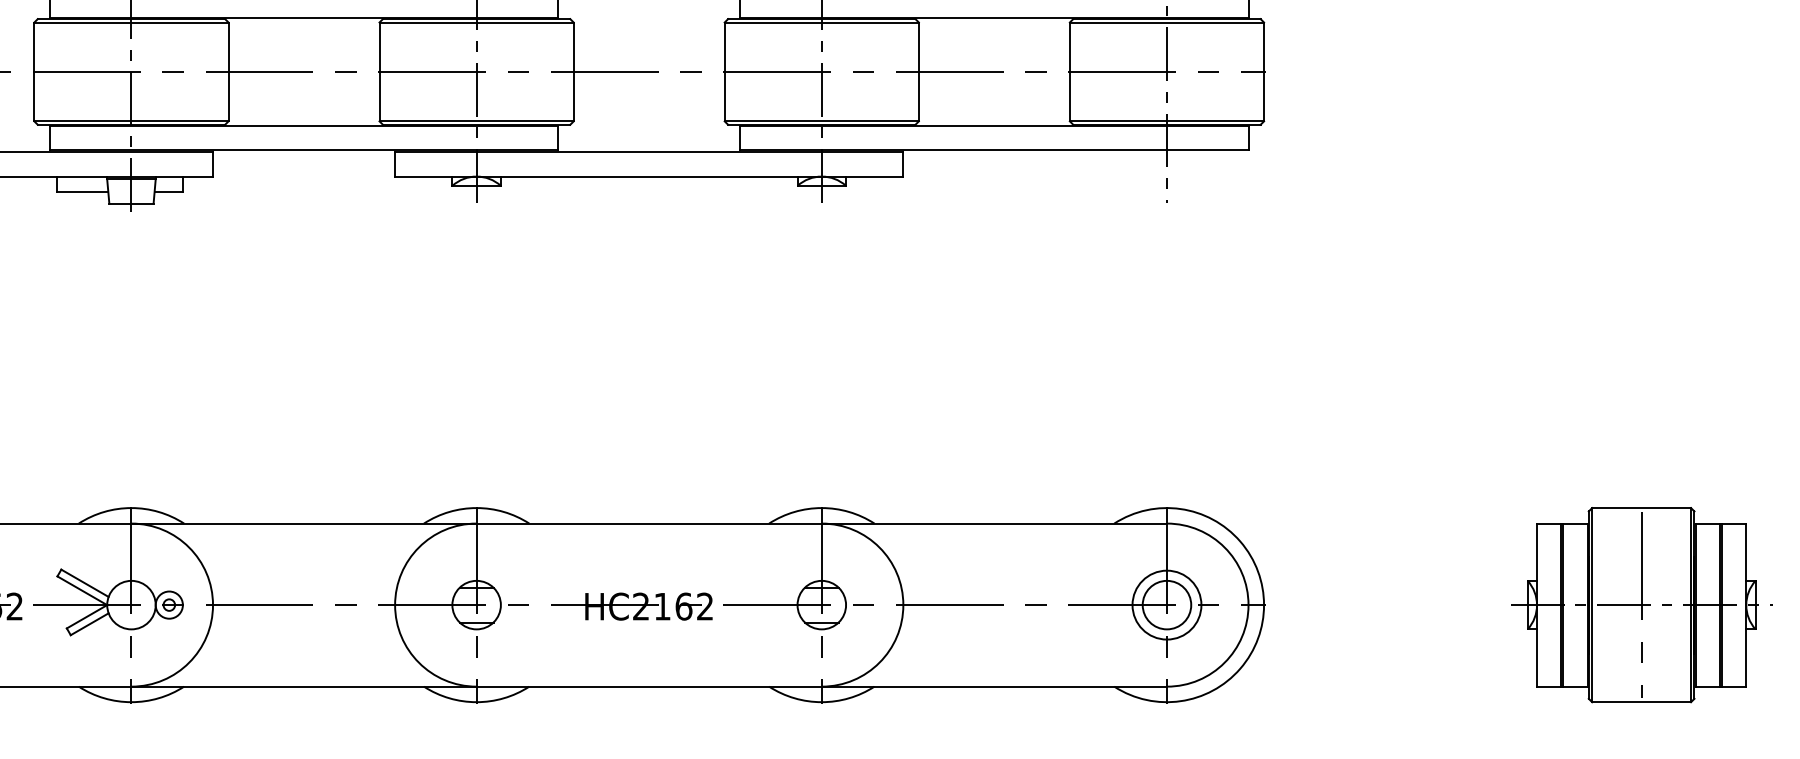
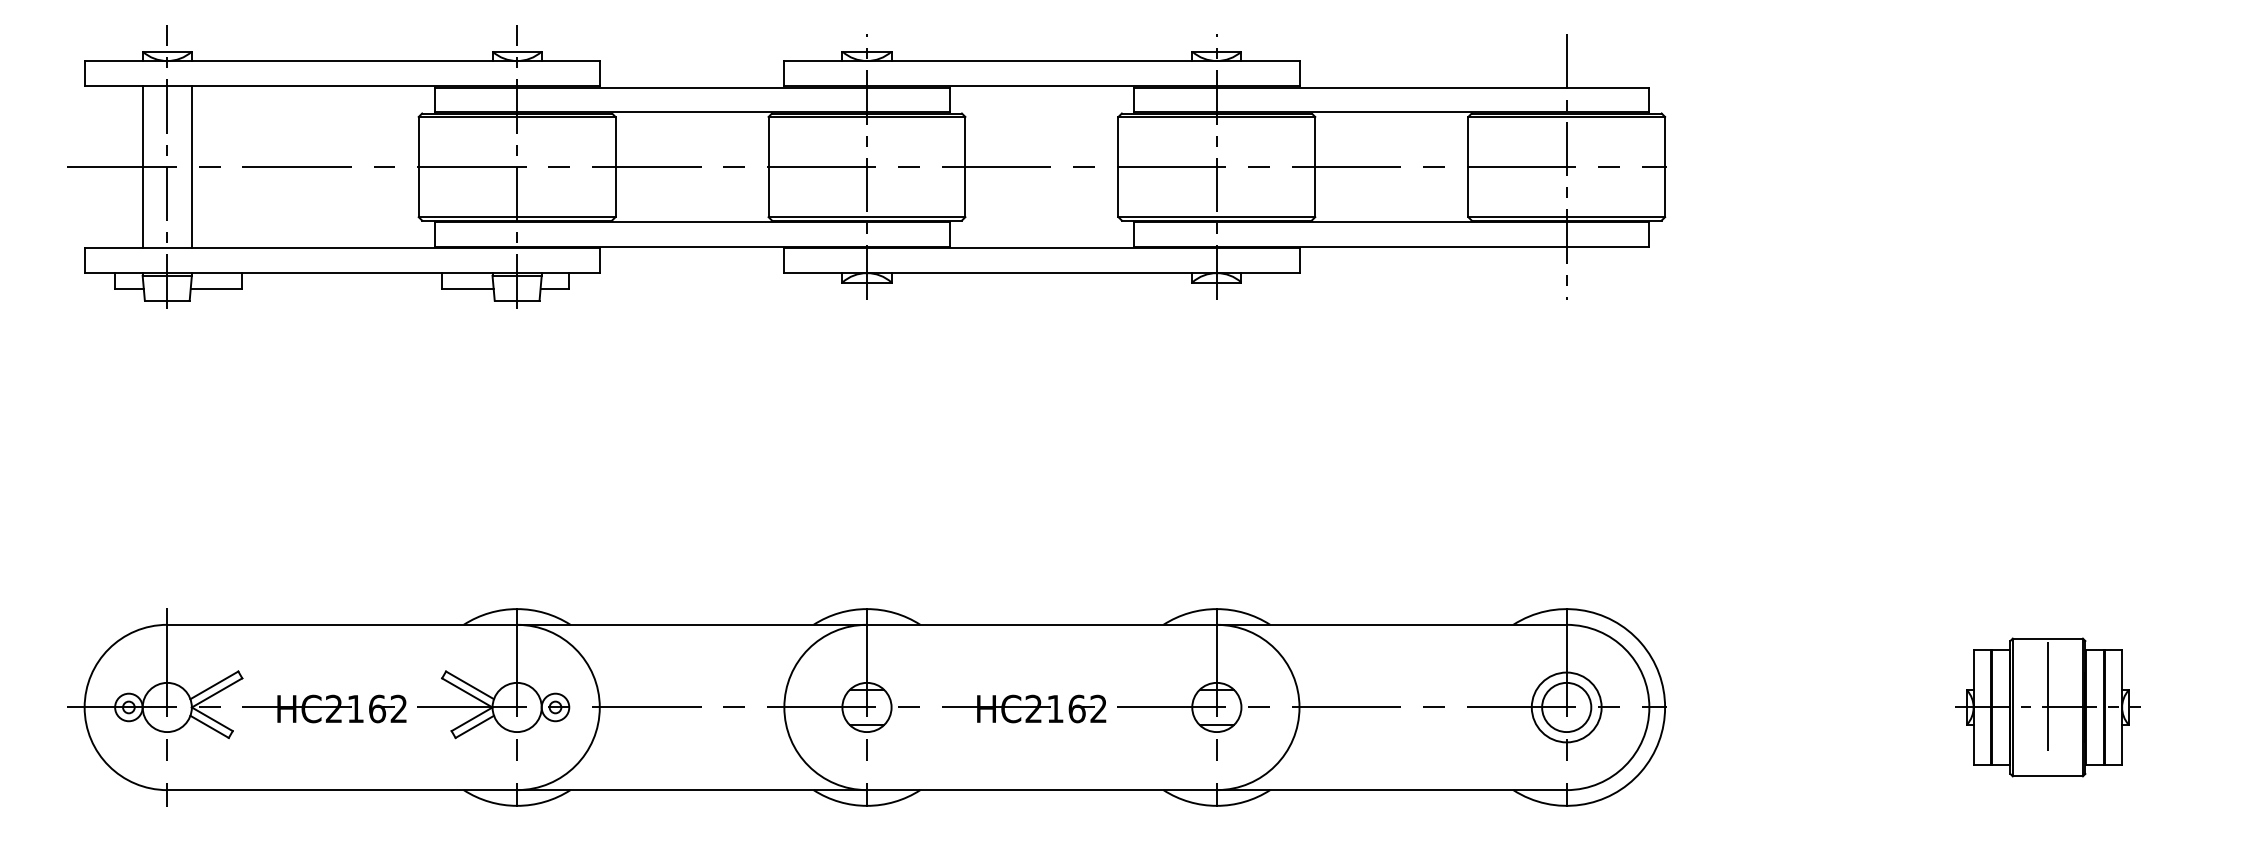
part: (1641, 605) -> (2047, 707), size x0.7

